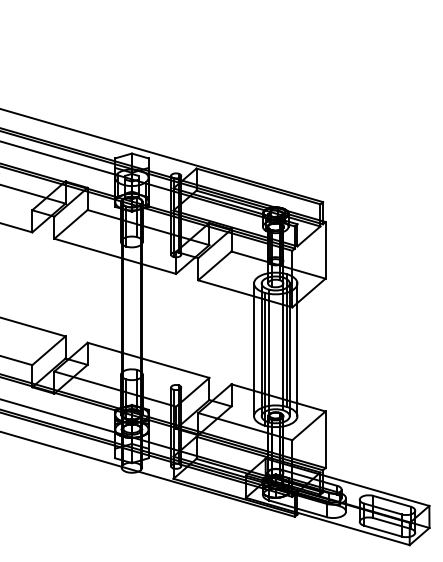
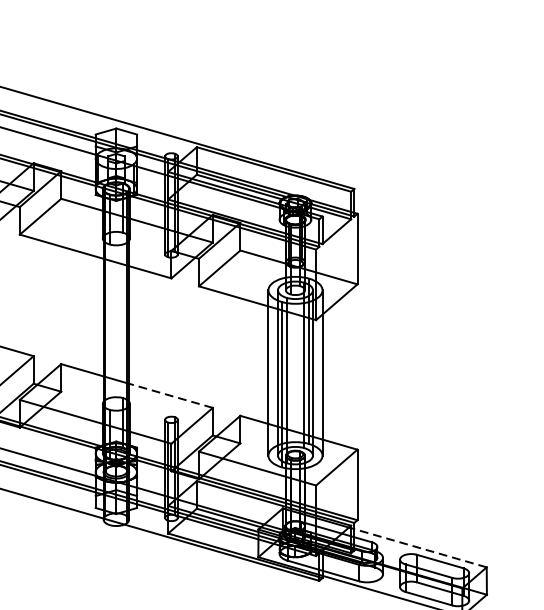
line: (175, 368) -> (170, 396), solid -> dashed
line: (374, 489) -> (418, 546), solid -> dashed

